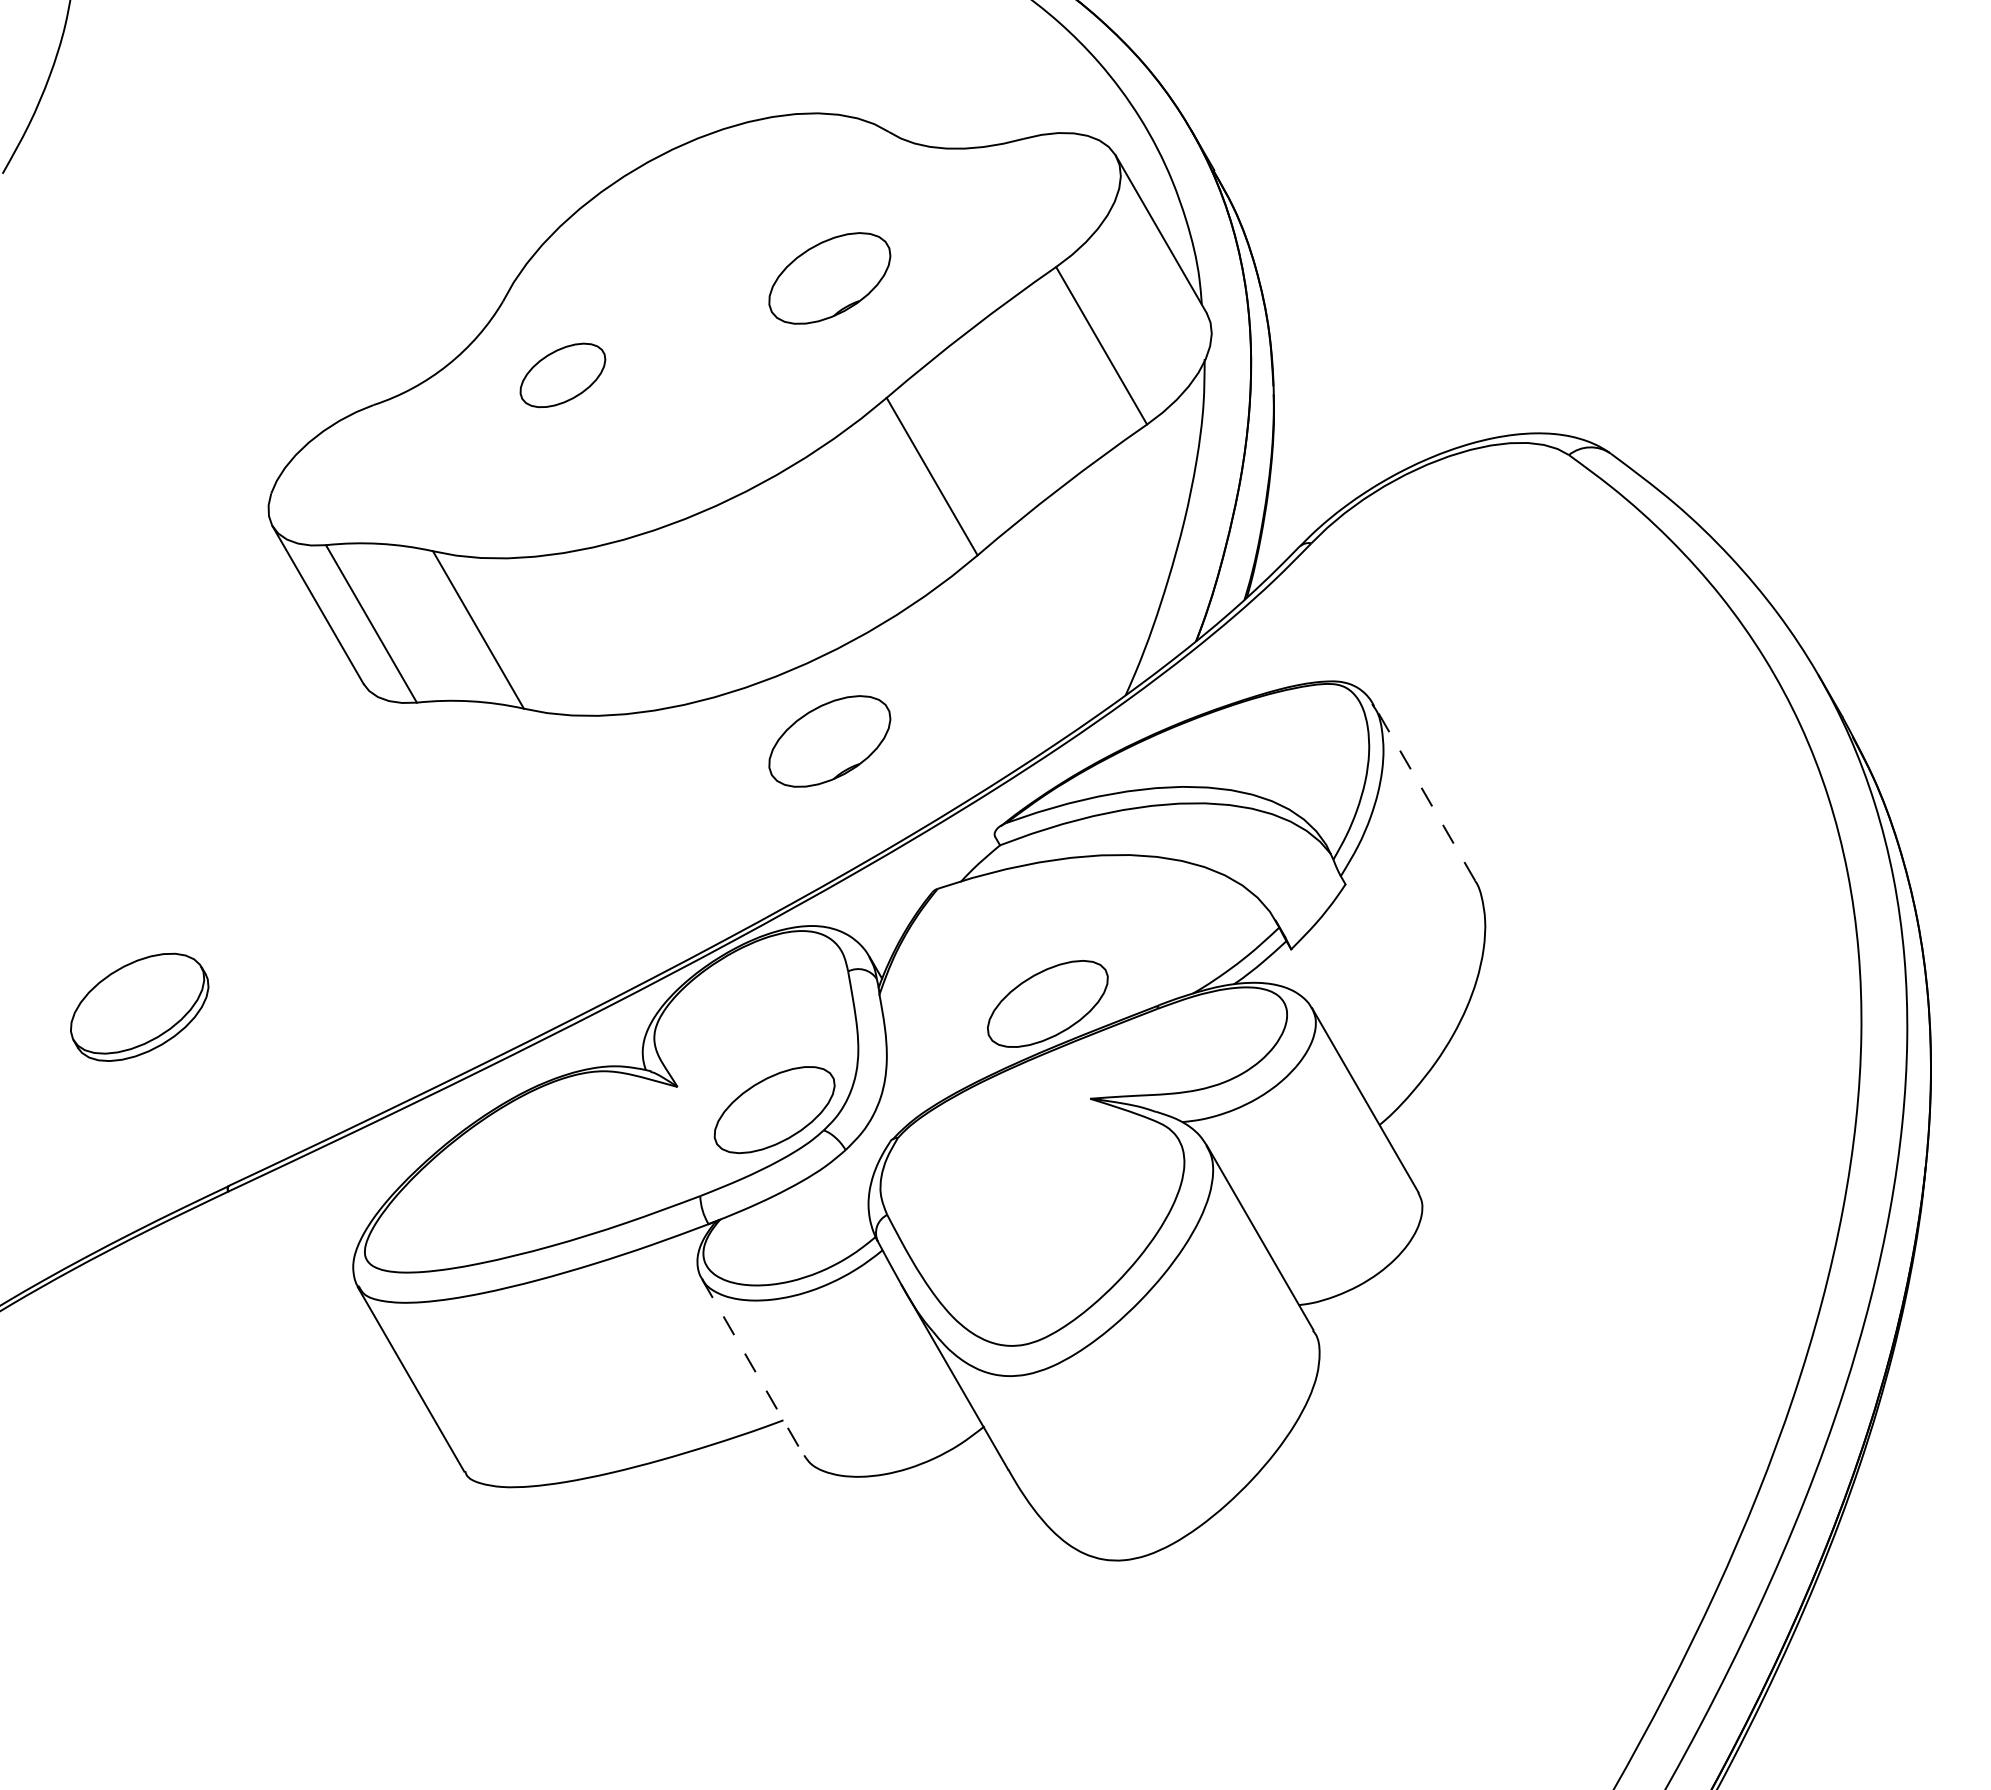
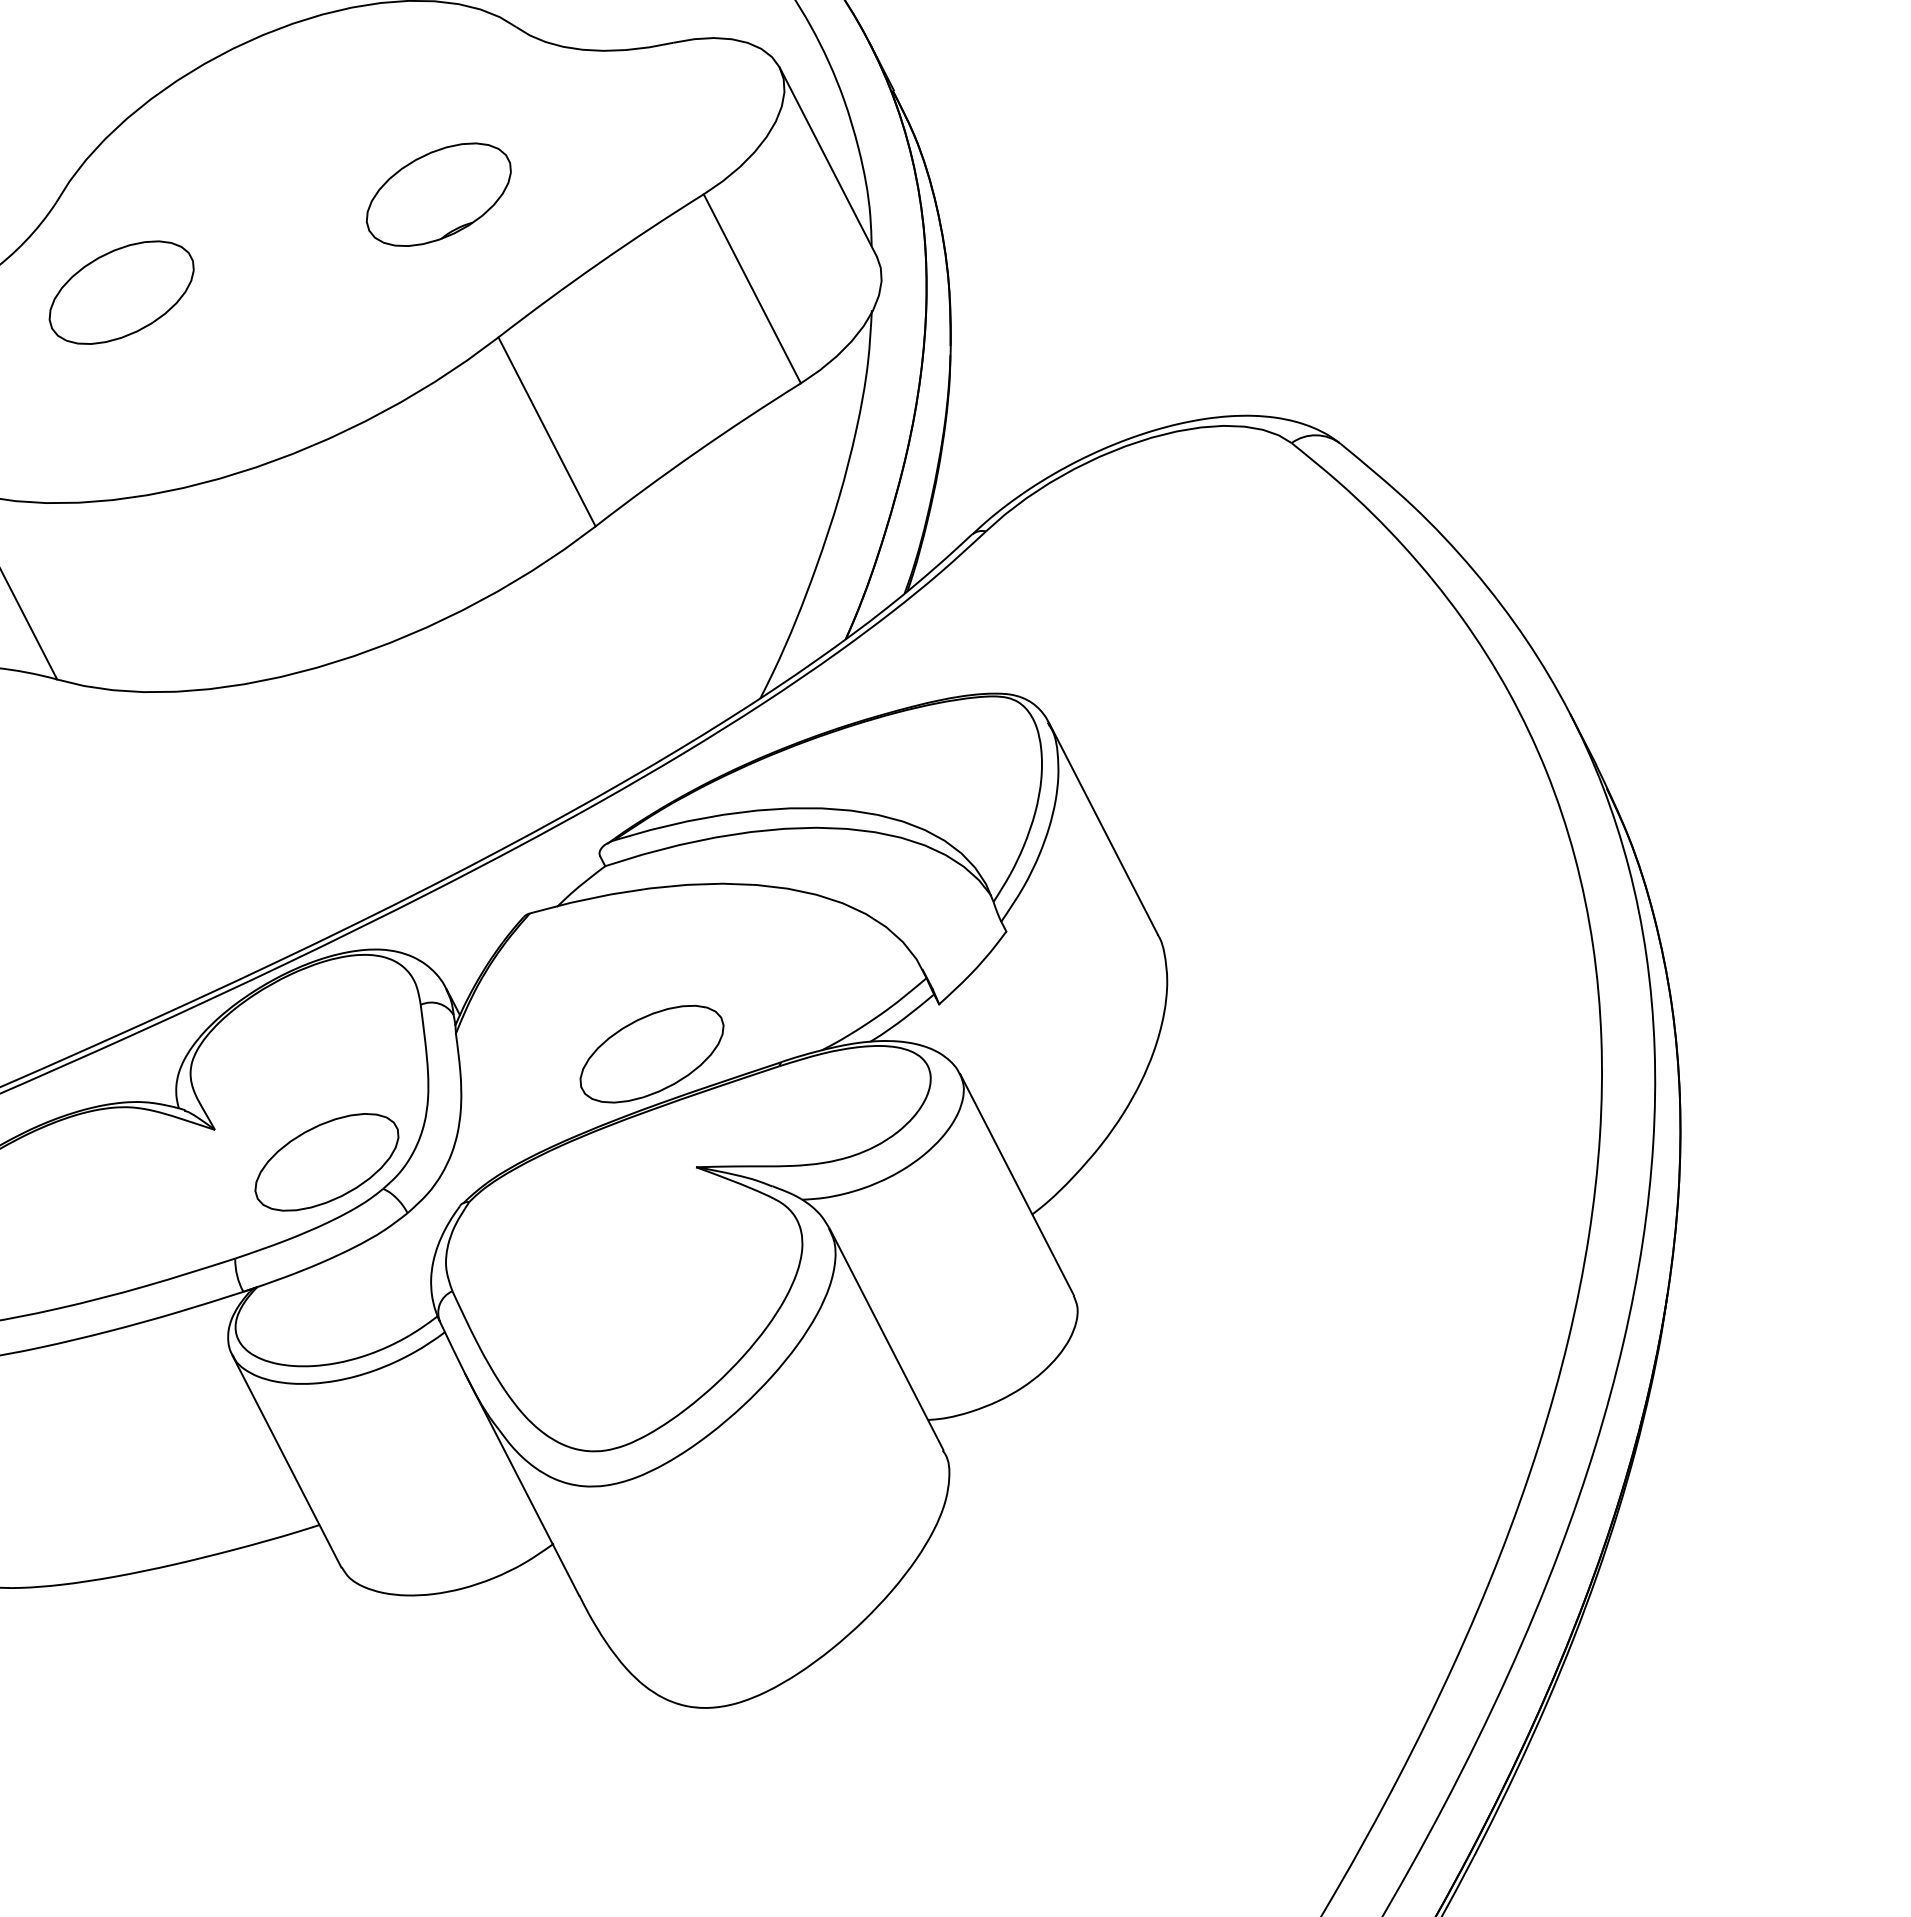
part: (562, 375) -> (121, 292), size x1.43
part: (829, 741) -> (412, 735), removed
line: (1424, 792) -> (1103, 828), dashed -> solid
line: (752, 1367) -> (286, 1461), dashed -> solid

